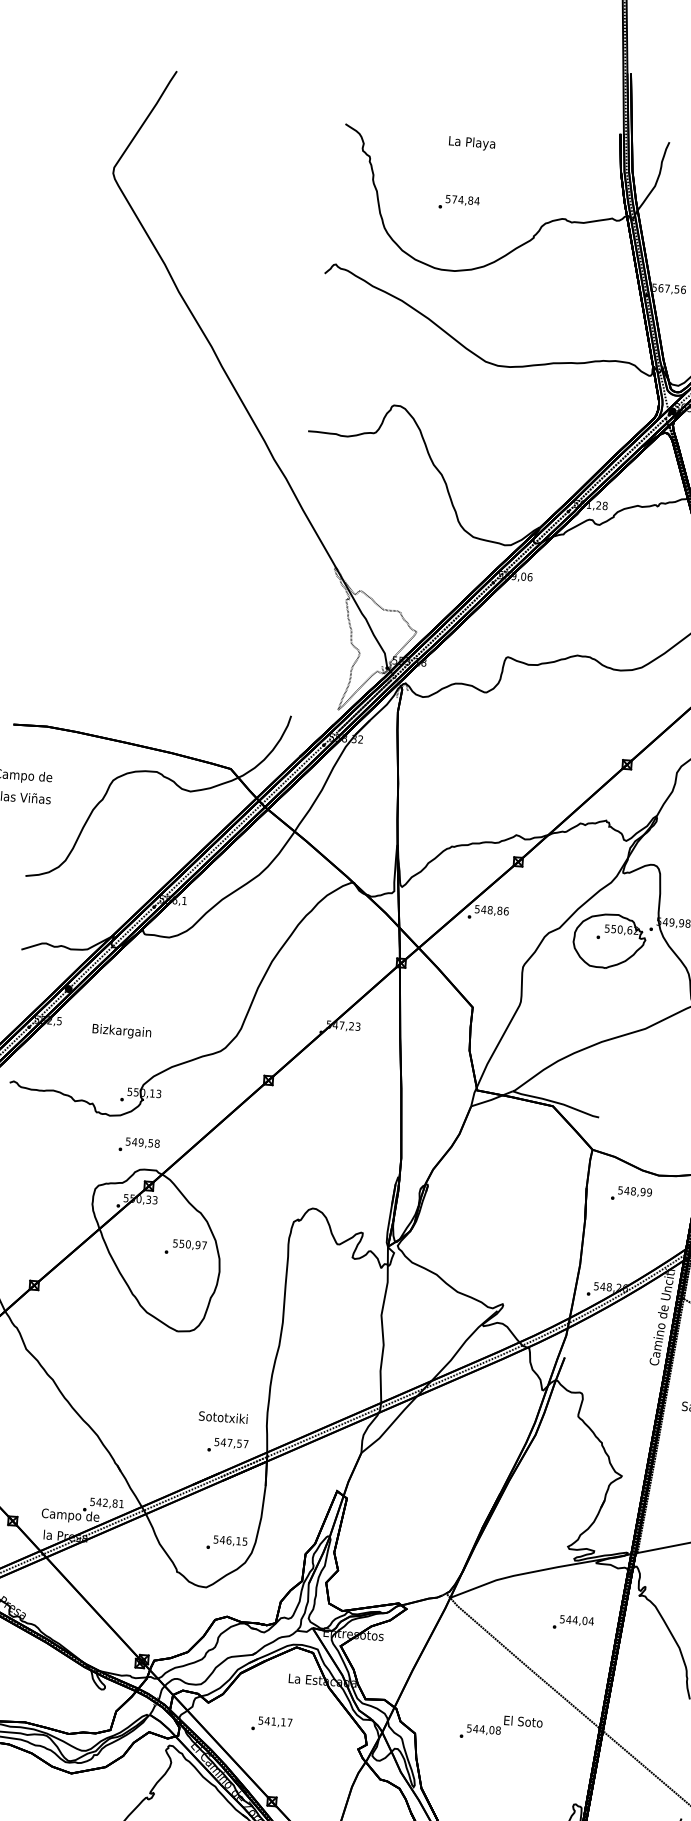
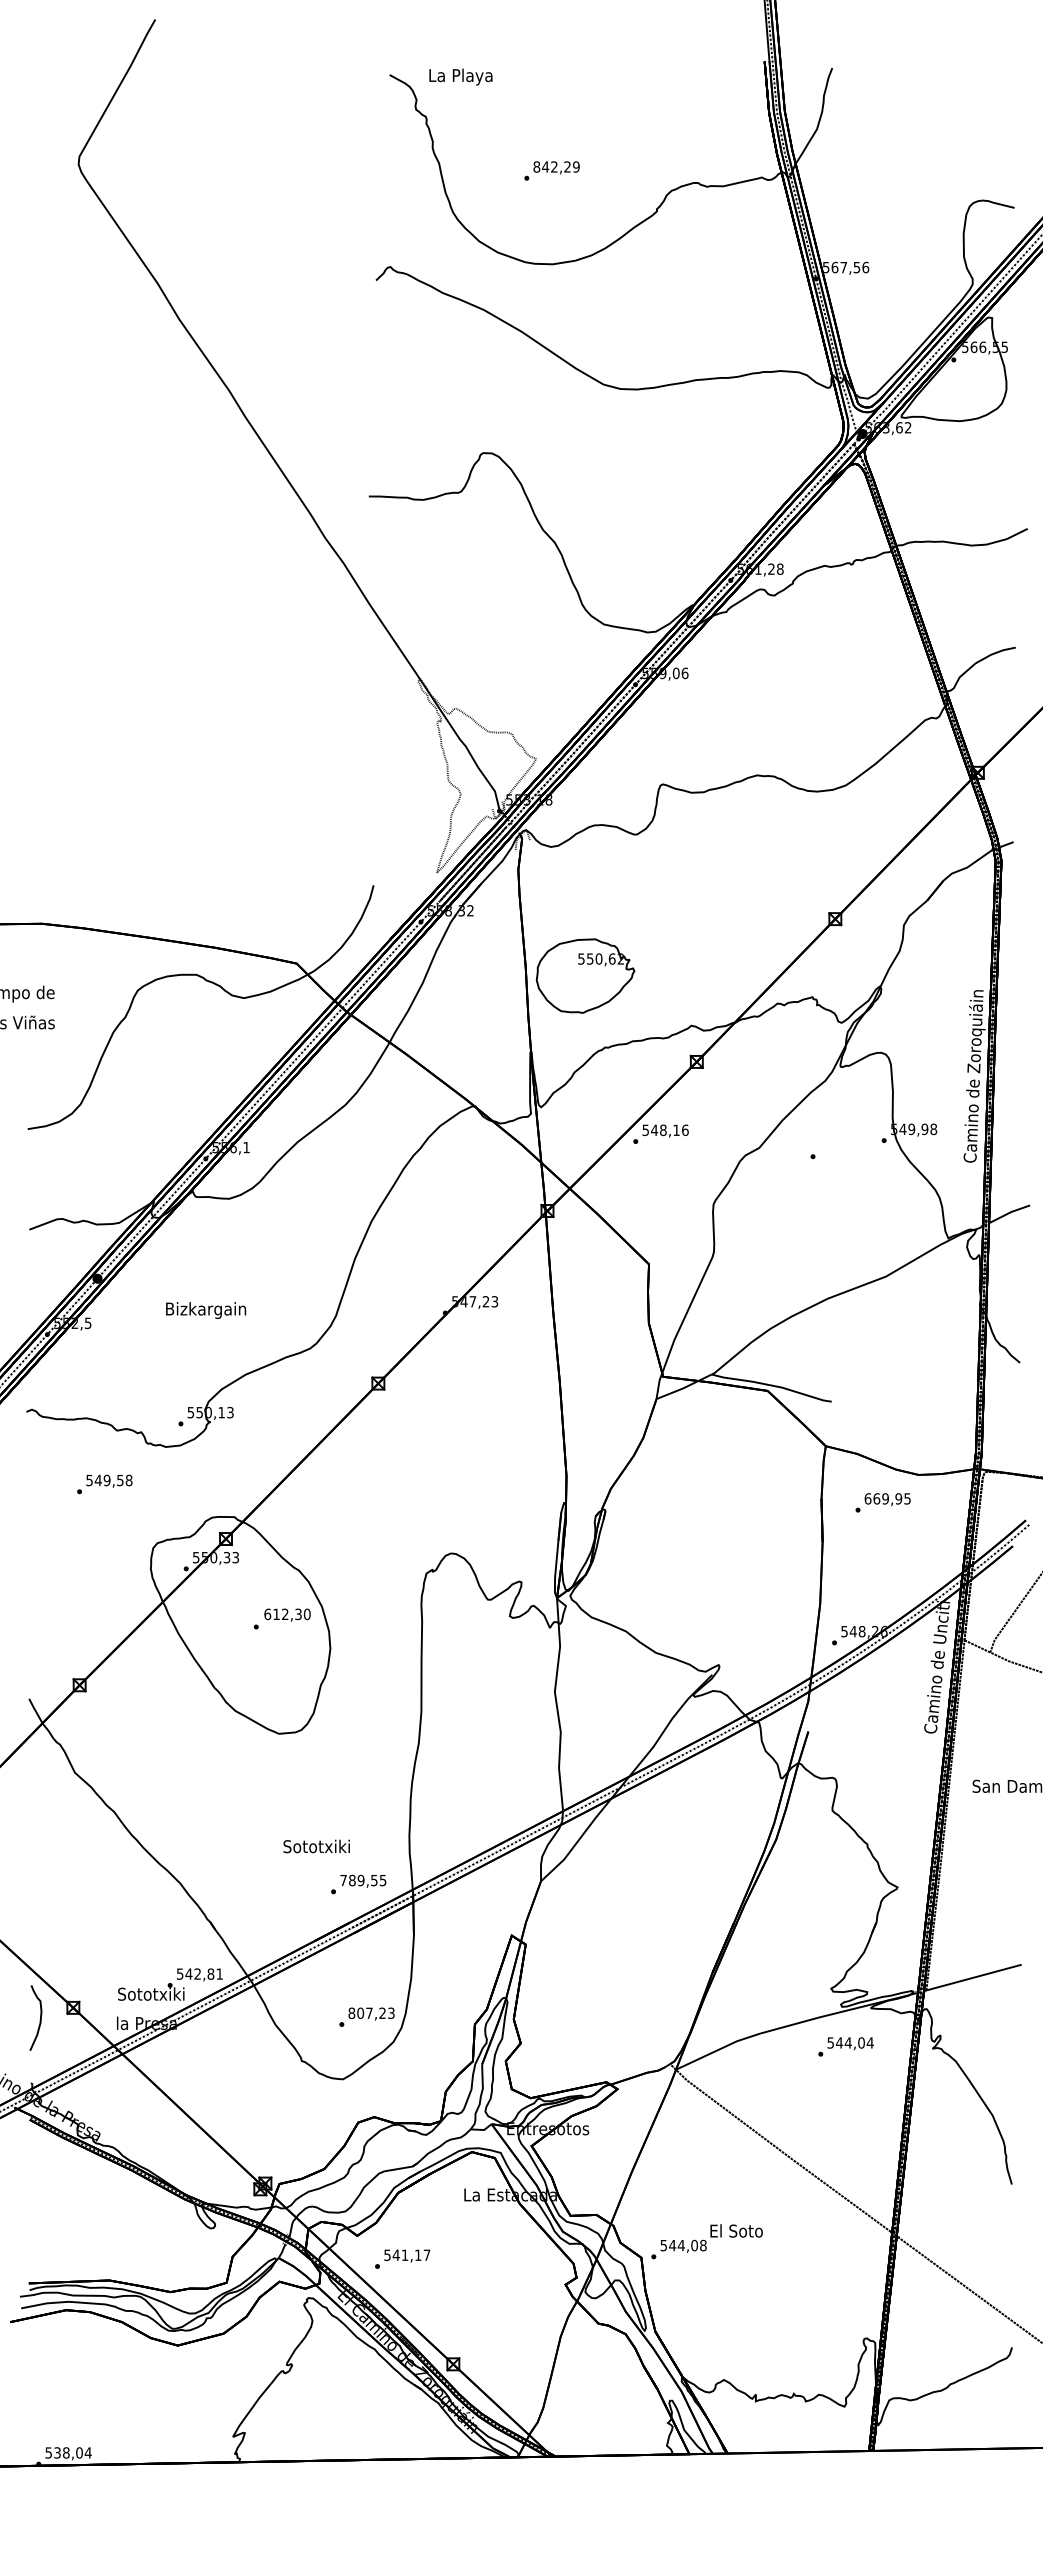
text: (471, 143) -> (460, 76), moved
text: (462, 199) -> (556, 166), 574,84 -> 842,29
text: (499, 911) -> (676, 1130), 548,86 -> 548,16
part: (609, 940) -> (585, 975), moved
text: (122, 1031) -> (206, 1310), moved
text: (139, 1145) -> (104, 1484), moved
text: (634, 1191) -> (887, 1498), 548,99 -> 669,95
text: (190, 1244) -> (287, 1614), 550,97 -> 612,30
text: (223, 1417) -> (316, 1846), moved
text: (231, 1443) -> (363, 1880), 547,57 -> 789,55
text: (70, 1516) -> (151, 1995), Campo de -> Sototxiki
text: (230, 1540) -> (371, 2012), 546,15 -> 807,23
text: (573, 1622) -> (845, 2046), moved
text: (271, 1723) -> (402, 2258), moved
text: (500, 1727) -> (706, 2241), moved

